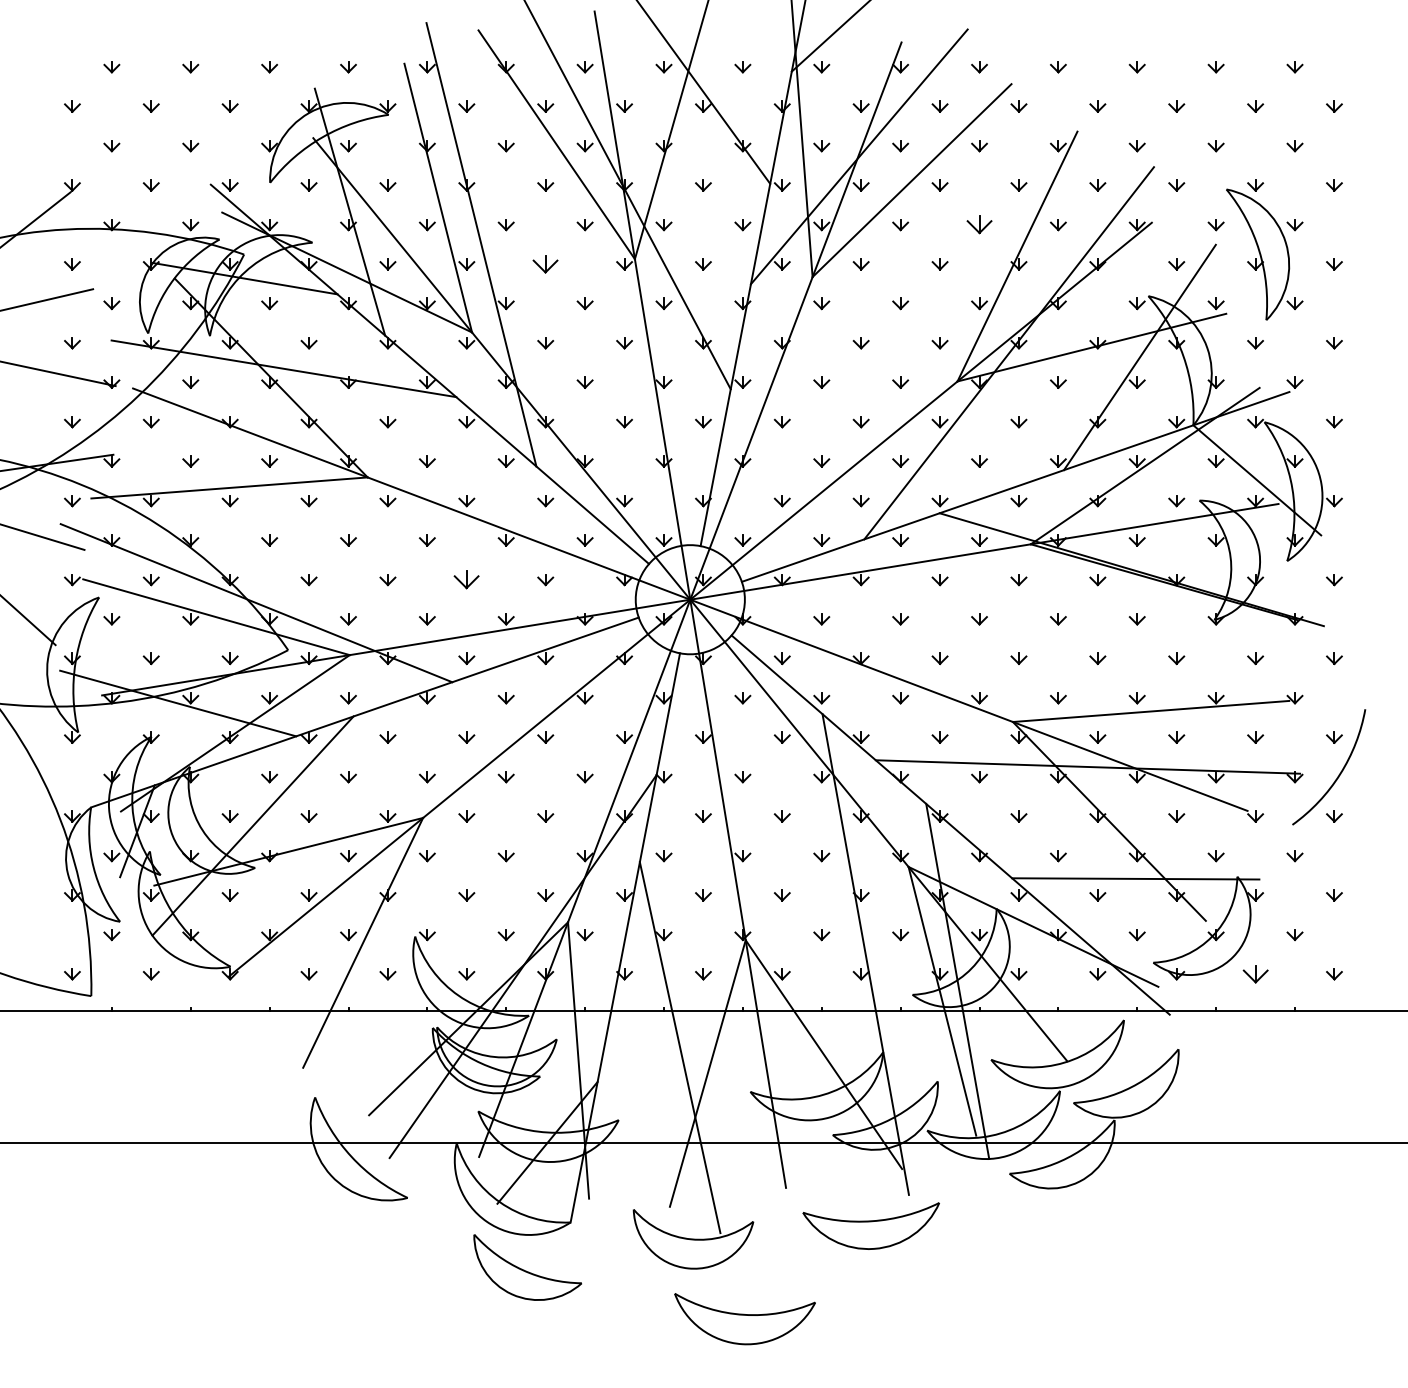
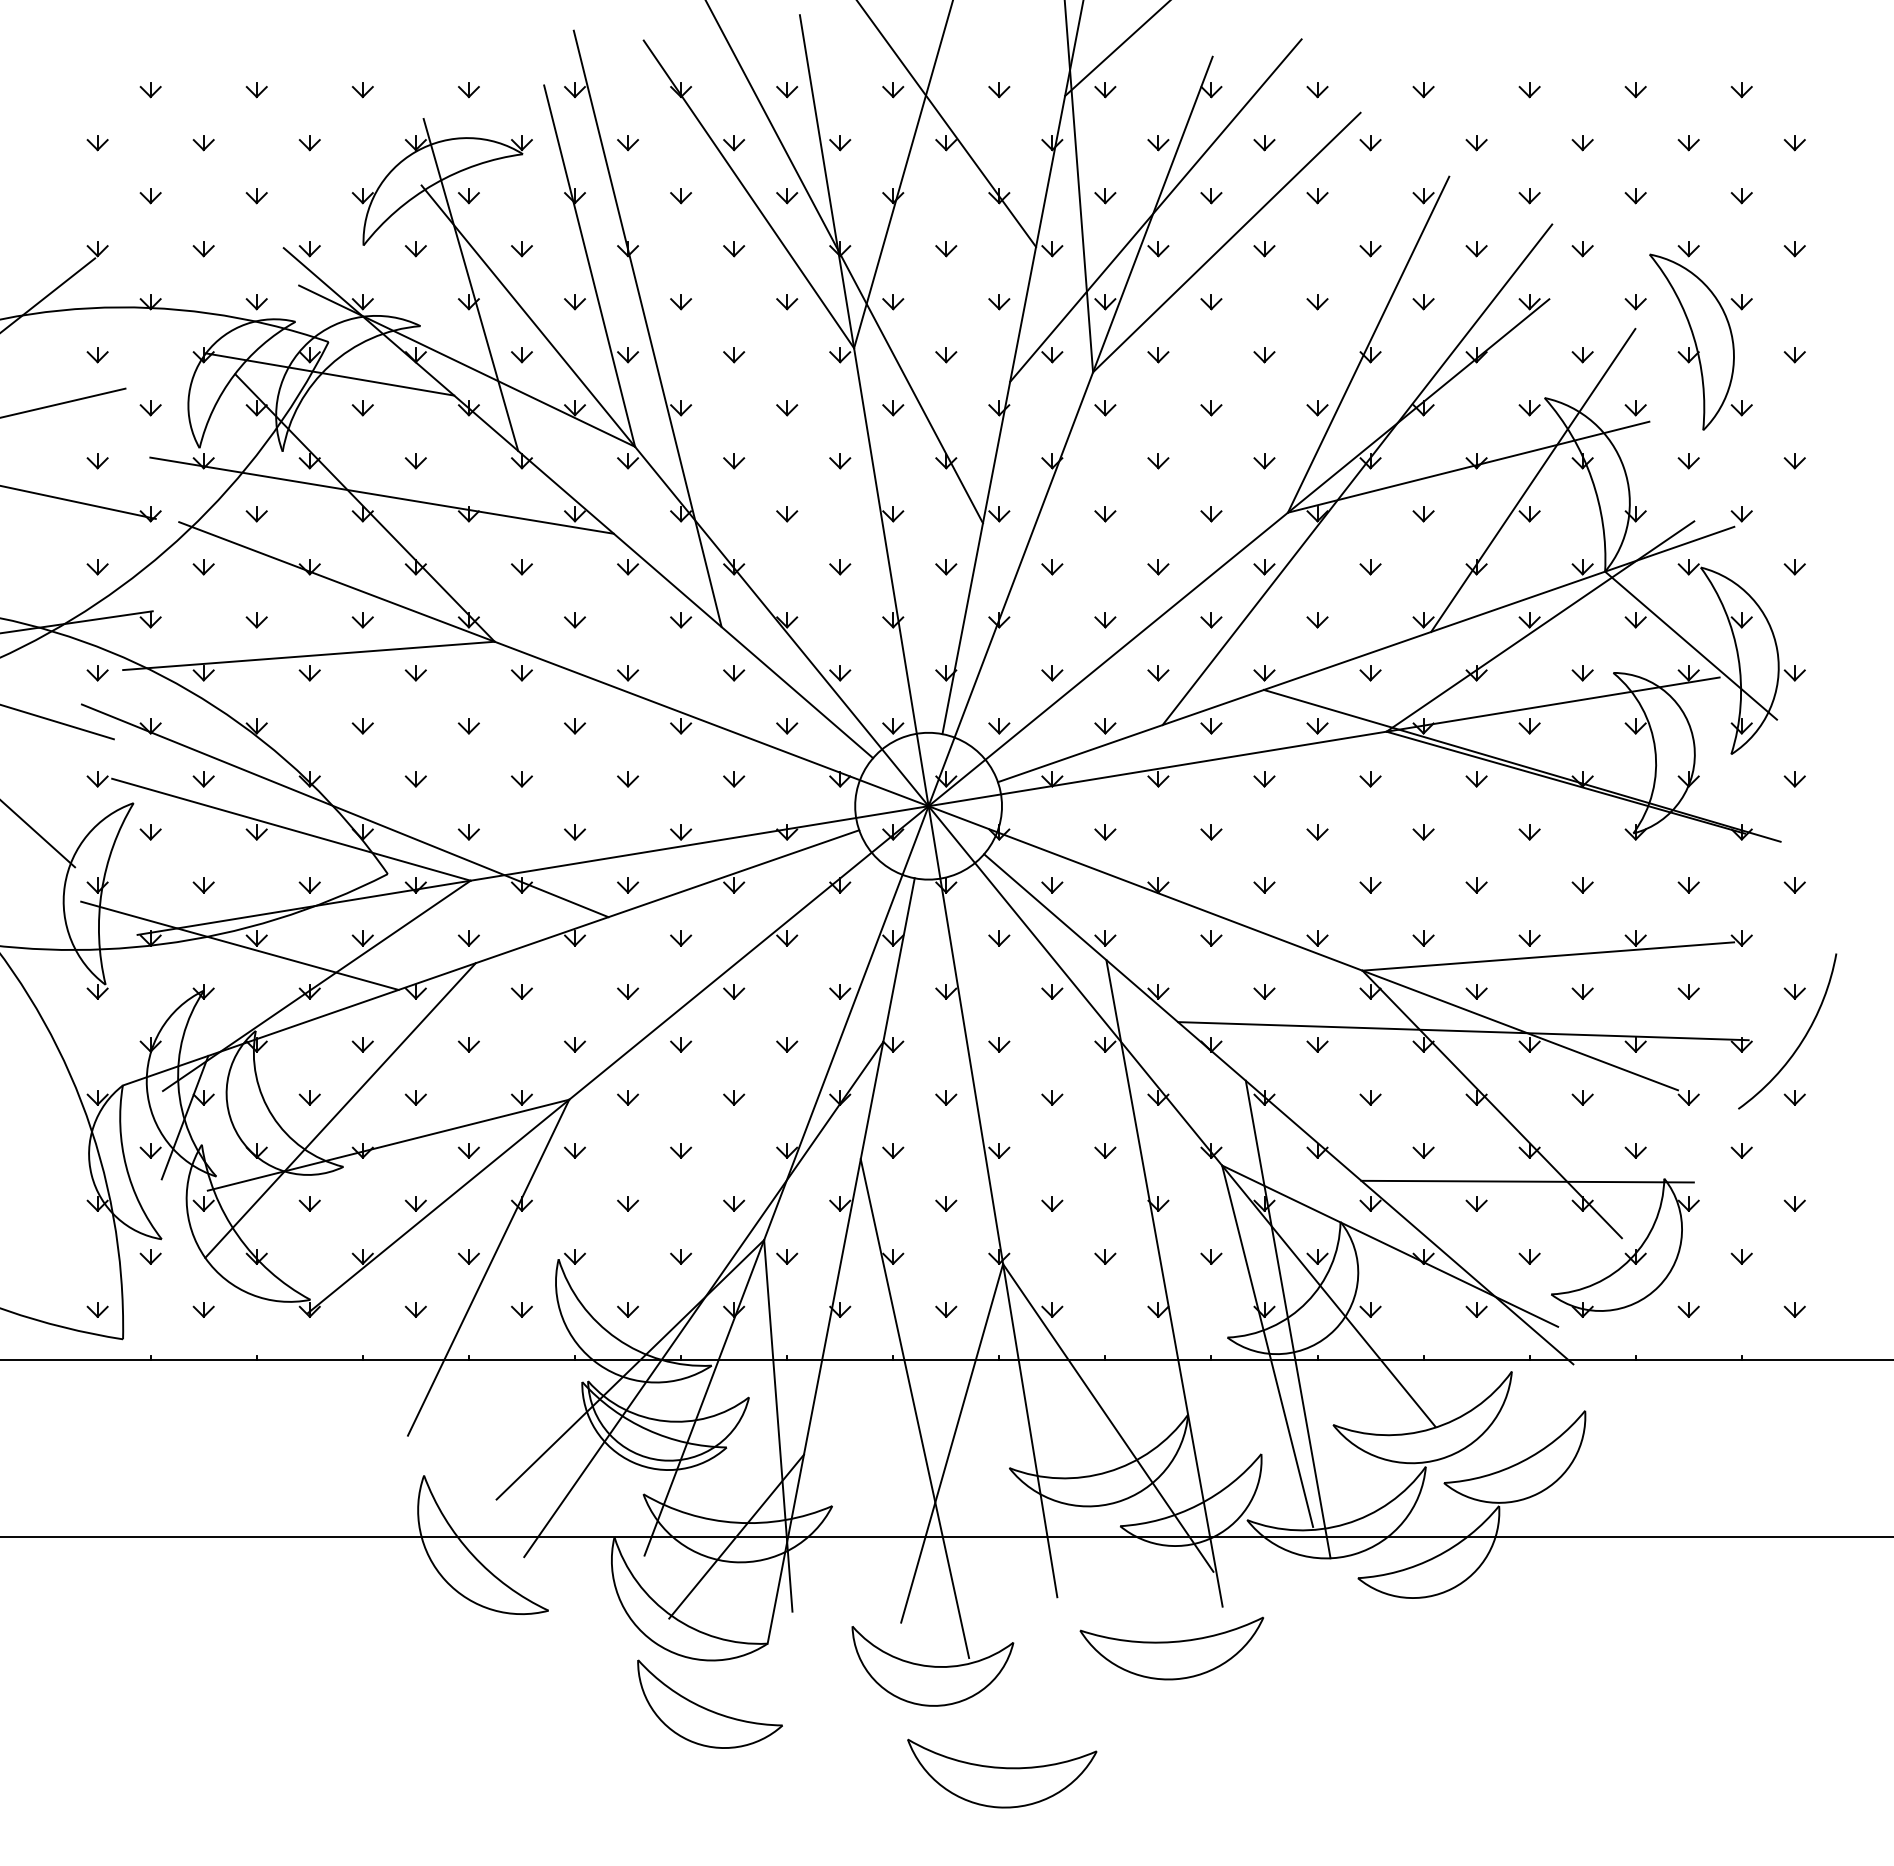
part: (979, 225) -> (1317, 302), size x0.62
part: (545, 264) -> (734, 355), size x0.62
part: (467, 579) -> (628, 779), size x0.62
part: (1255, 973) -> (1688, 1309), size x0.62

